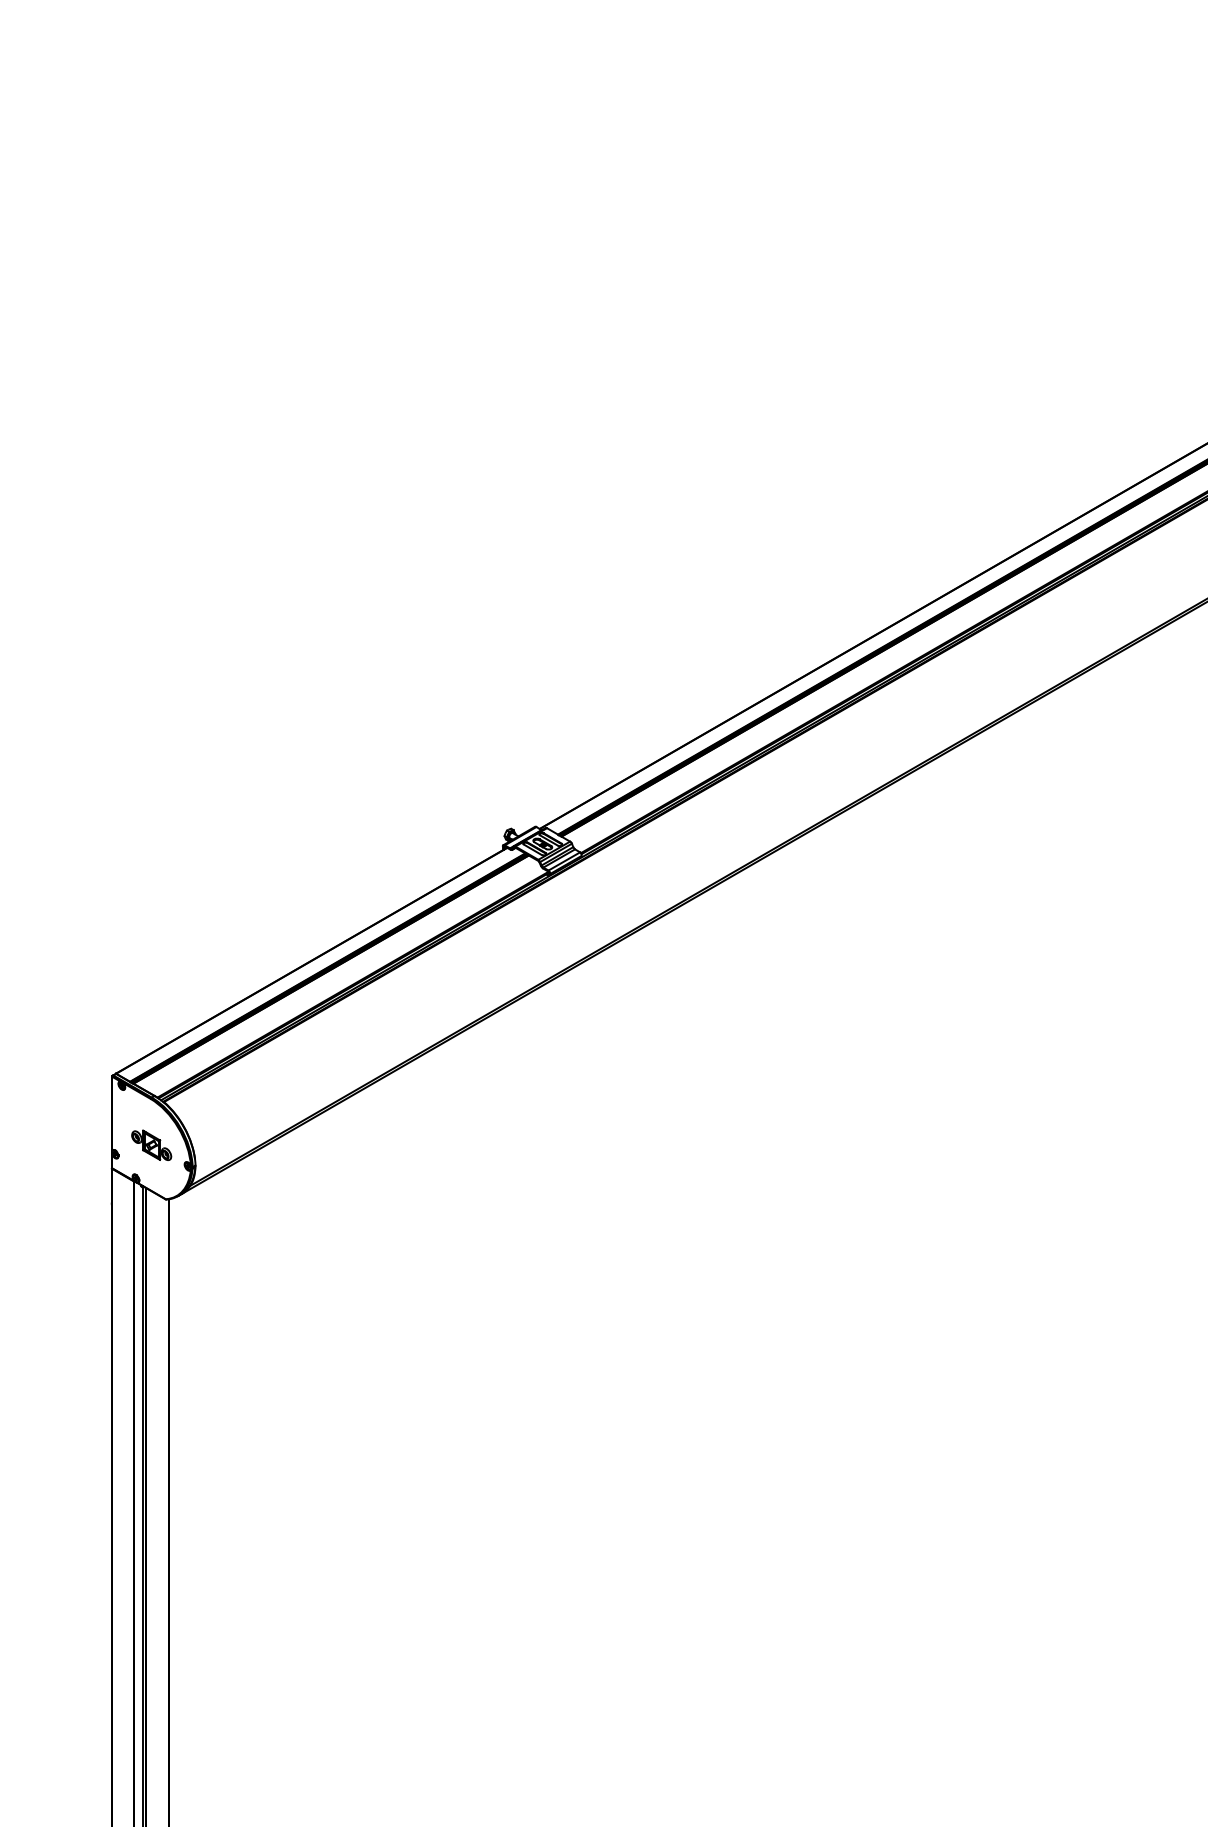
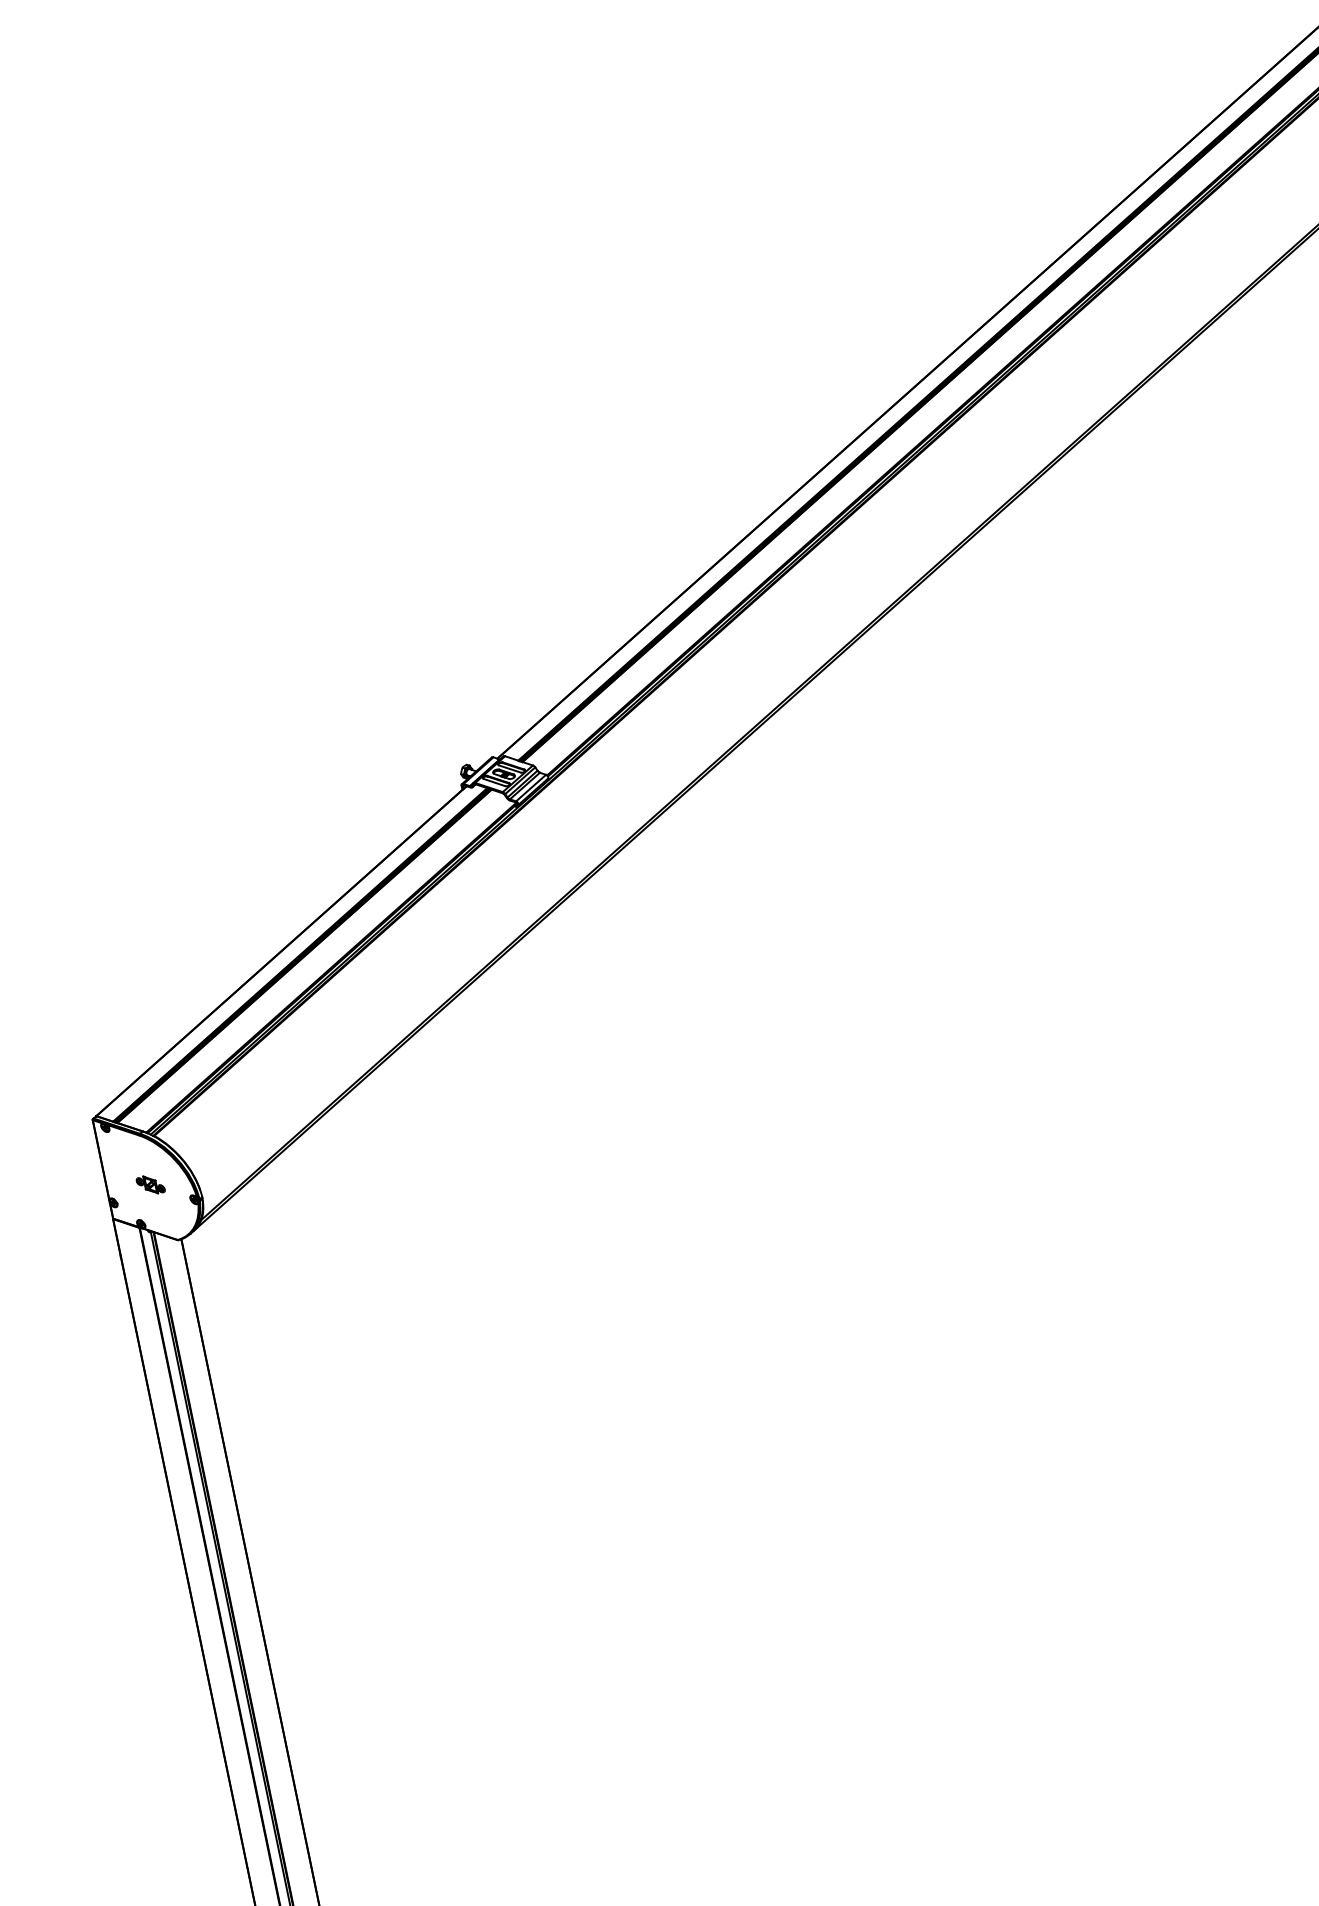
part: (151, 1144) -> (150, 1184), size x0.6

